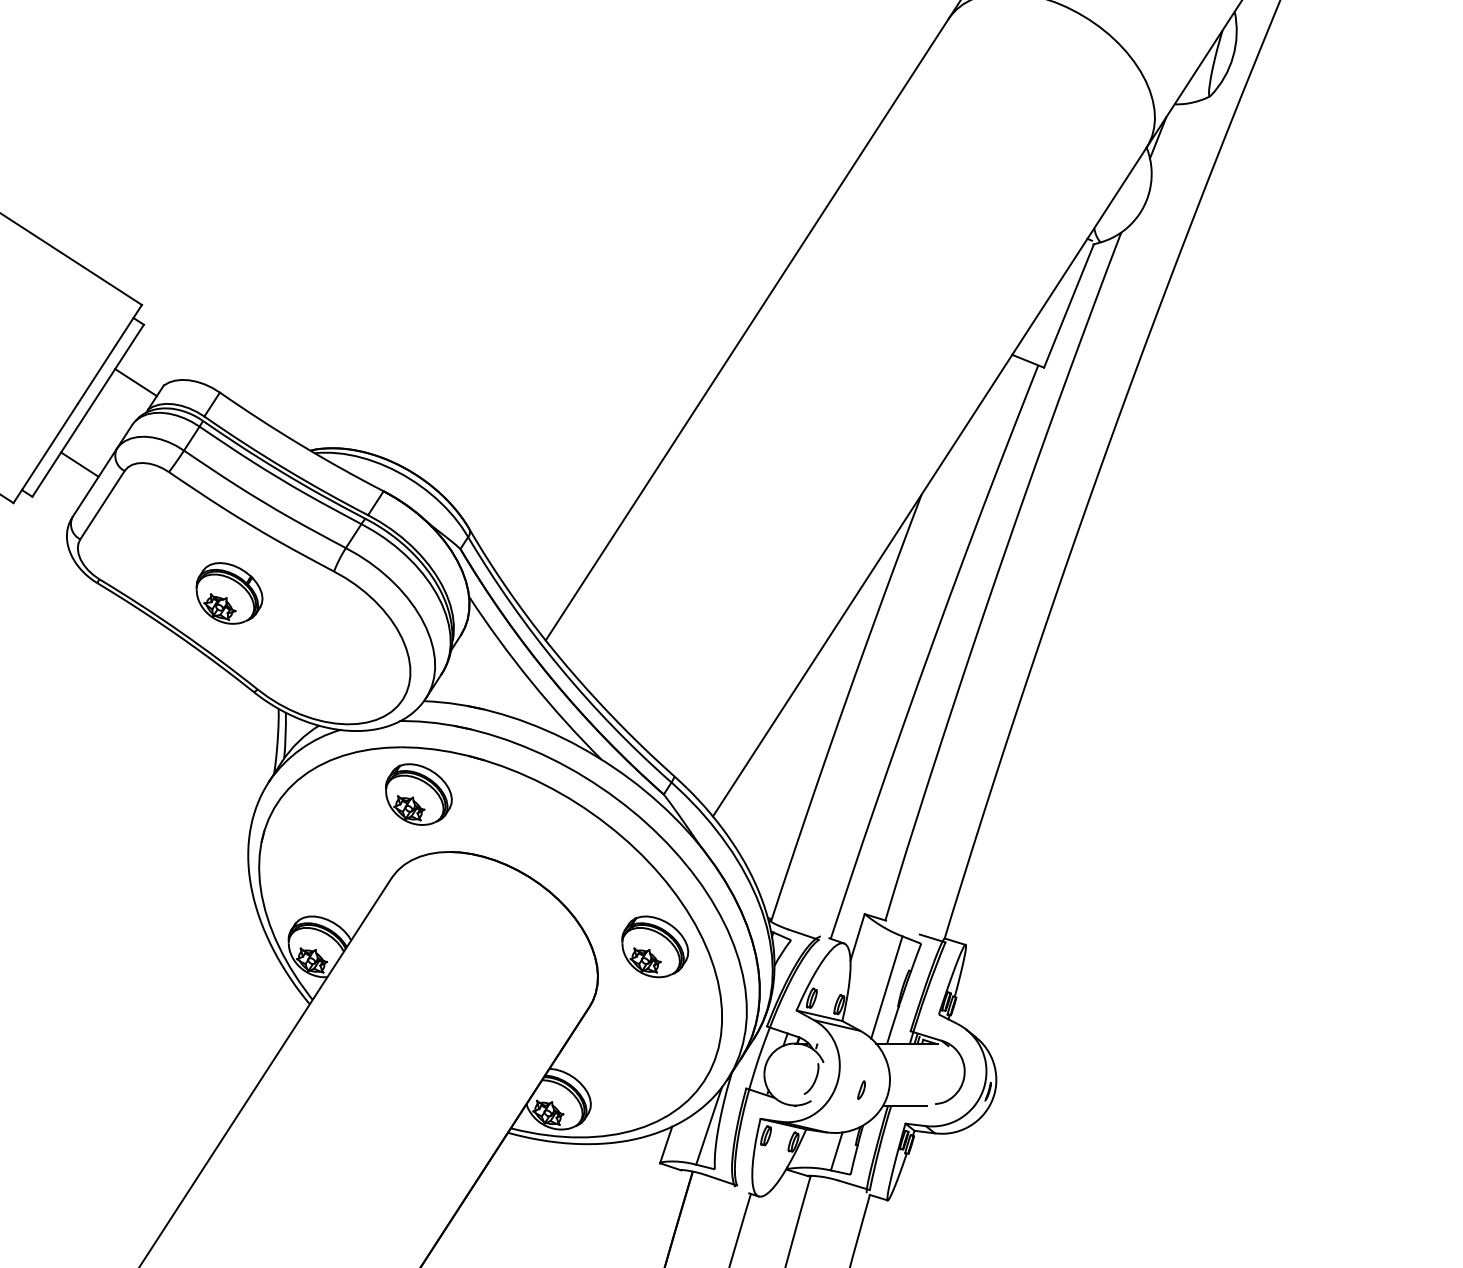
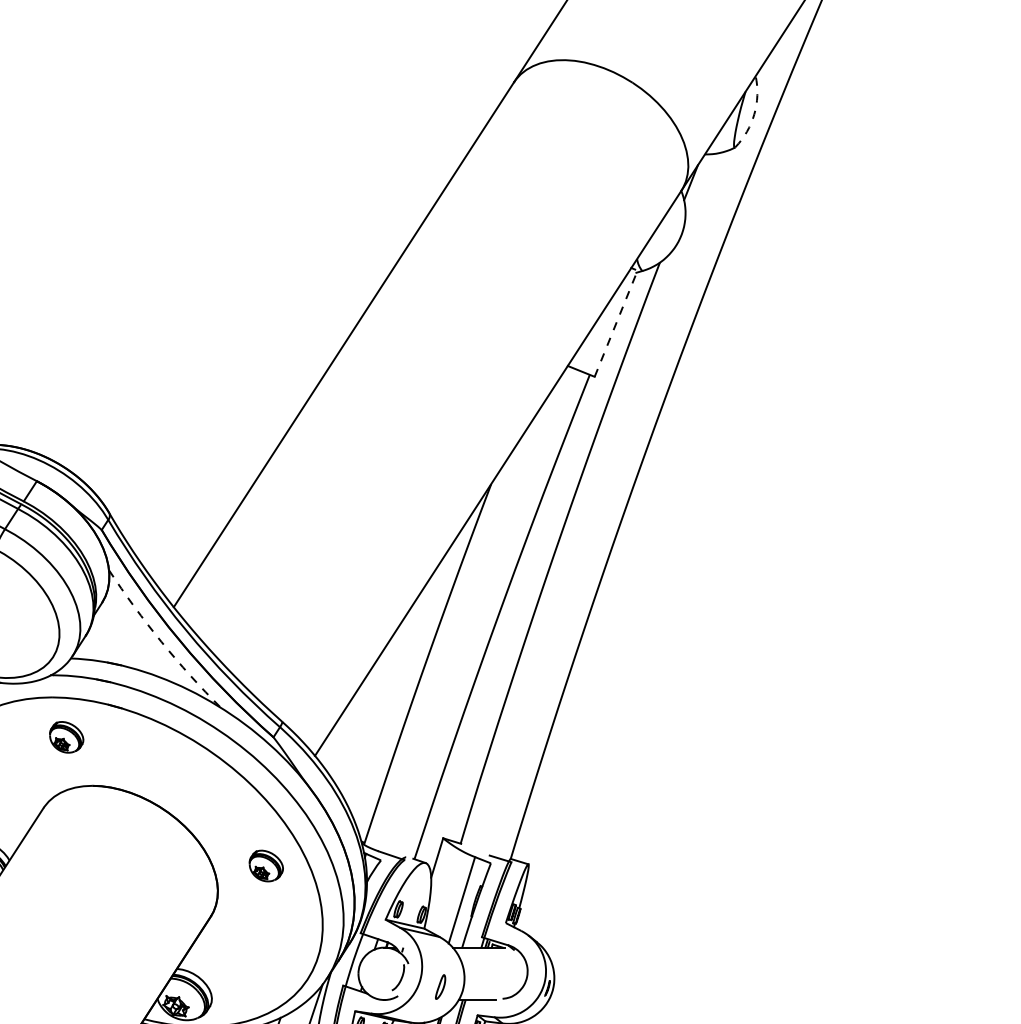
arc: (1233, 56) -> (754, 113), solid -> dashed
line: (1069, 305) -> (616, 324), solid -> dashed
arc: (531, 681) -> (161, 641), solid -> dashed
part: (418, 794) -> (66, 737), size x0.6
part: (655, 946) -> (266, 865), size x0.6
part: (861, 1089) -> (440, 986), size x1.6

